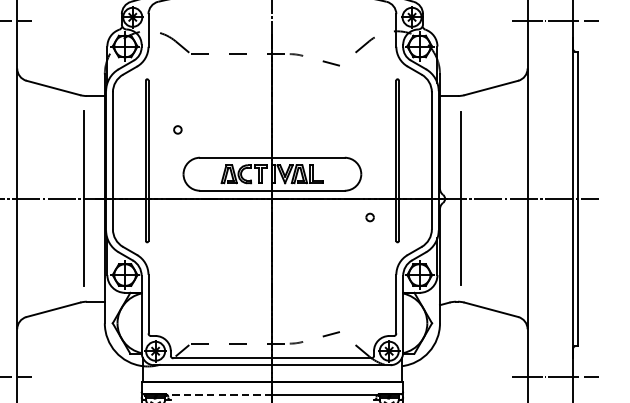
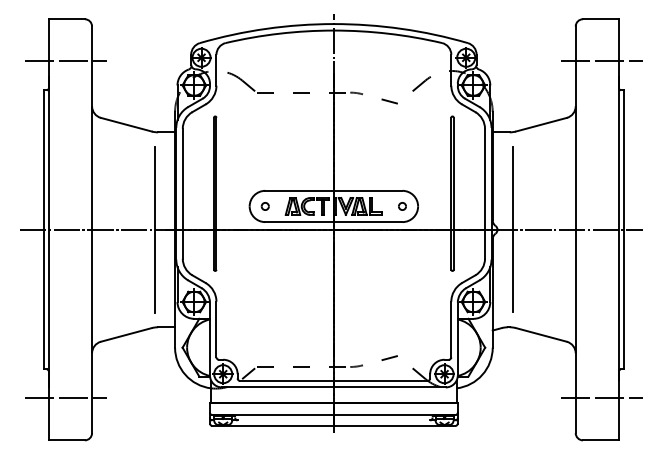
part: (177, 129) -> (264, 206), moved
part: (370, 217) -> (402, 206), moved
line: (219, 394) -> (283, 415), dashed -> solid

